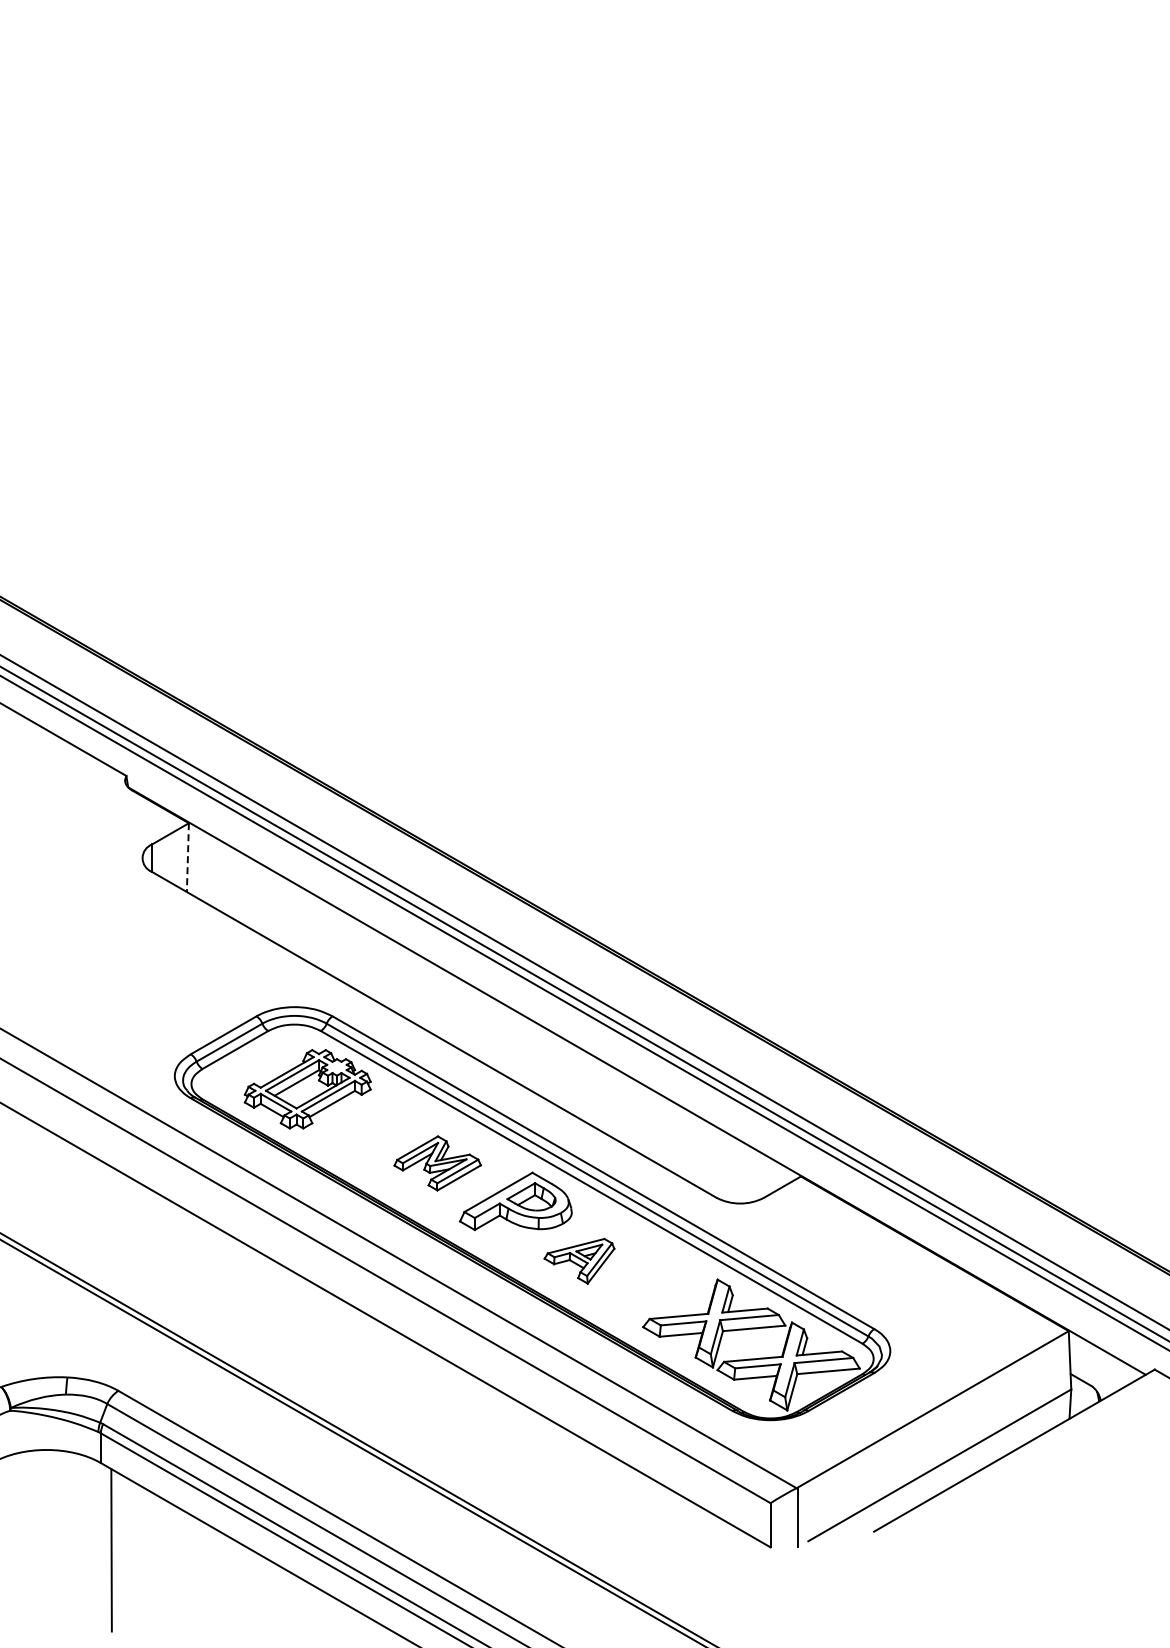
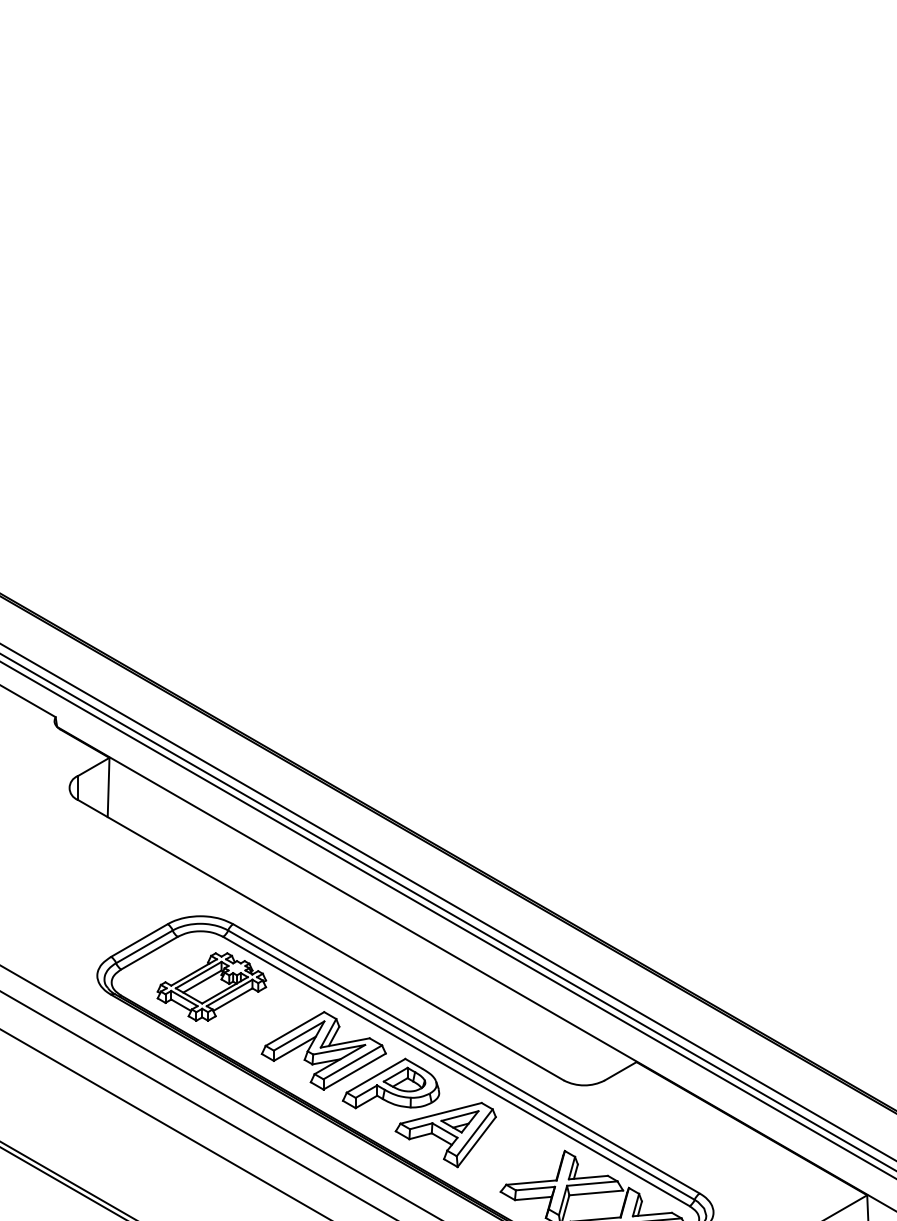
line: (187, 858) -> (108, 788), dashed -> solid
part: (437, 1163) -> (323, 1050), size x1.67
part: (579, 1261) -> (445, 1135), size x1.67

